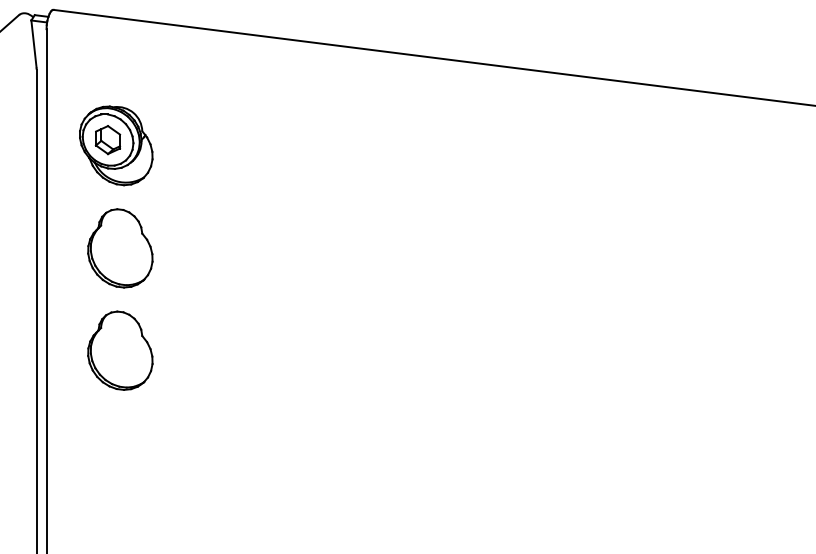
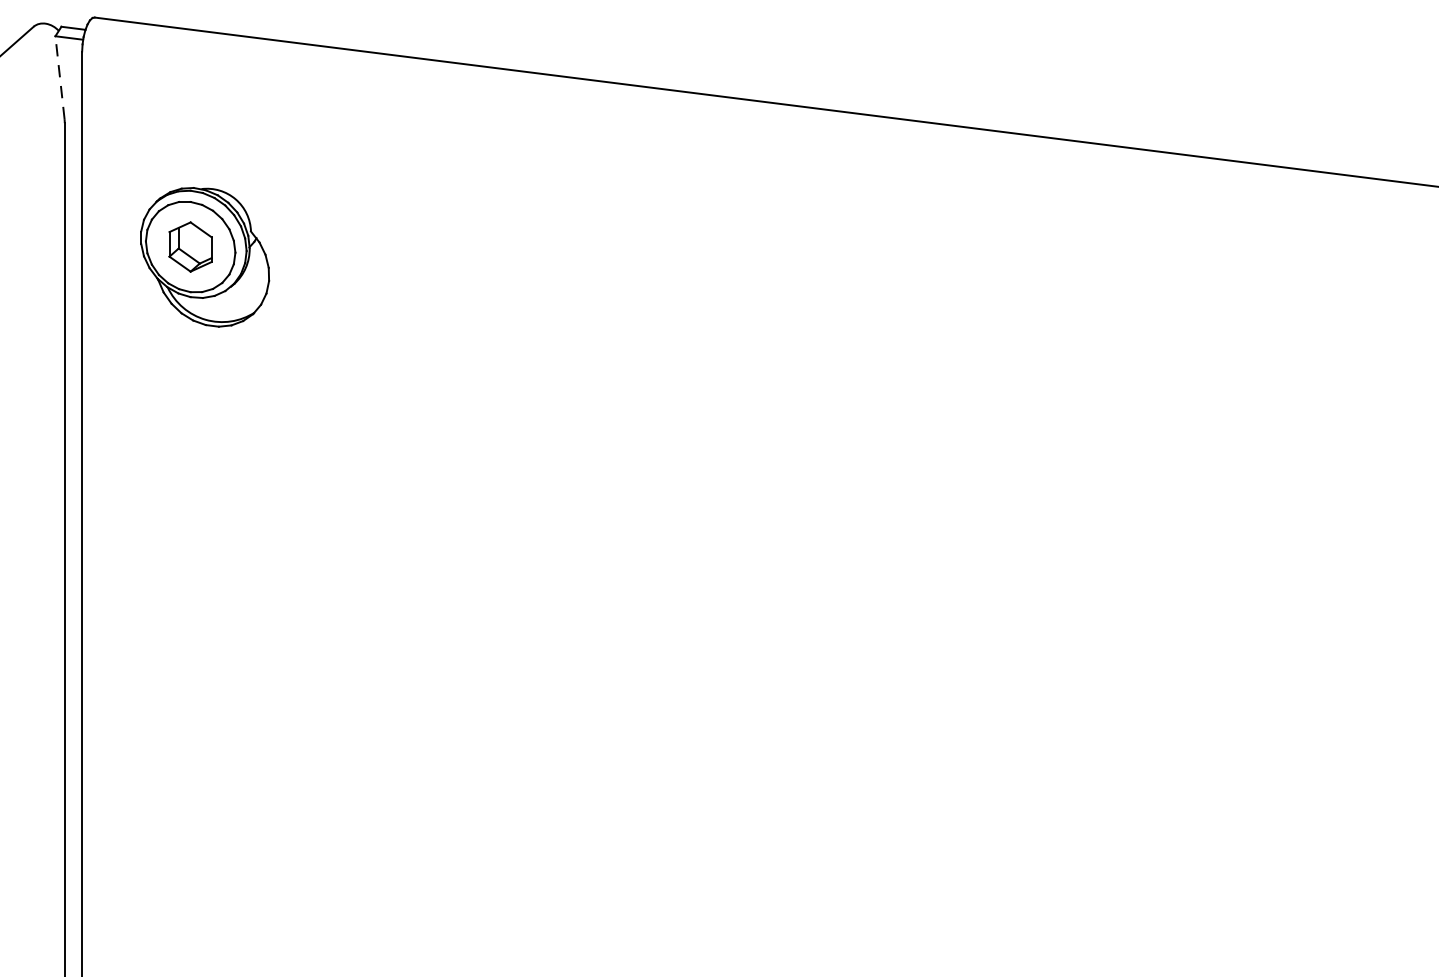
line: (33, 44) -> (59, 78), solid -> dashed
part: (120, 248) -> (212, 438), removed
part: (120, 350) -> (212, 618), removed

